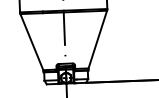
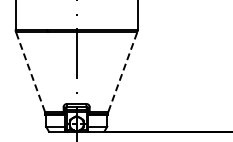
line: (98, 39) -> (123, 71), solid -> dashed
line: (31, 41) -> (30, 71), solid -> dashed

